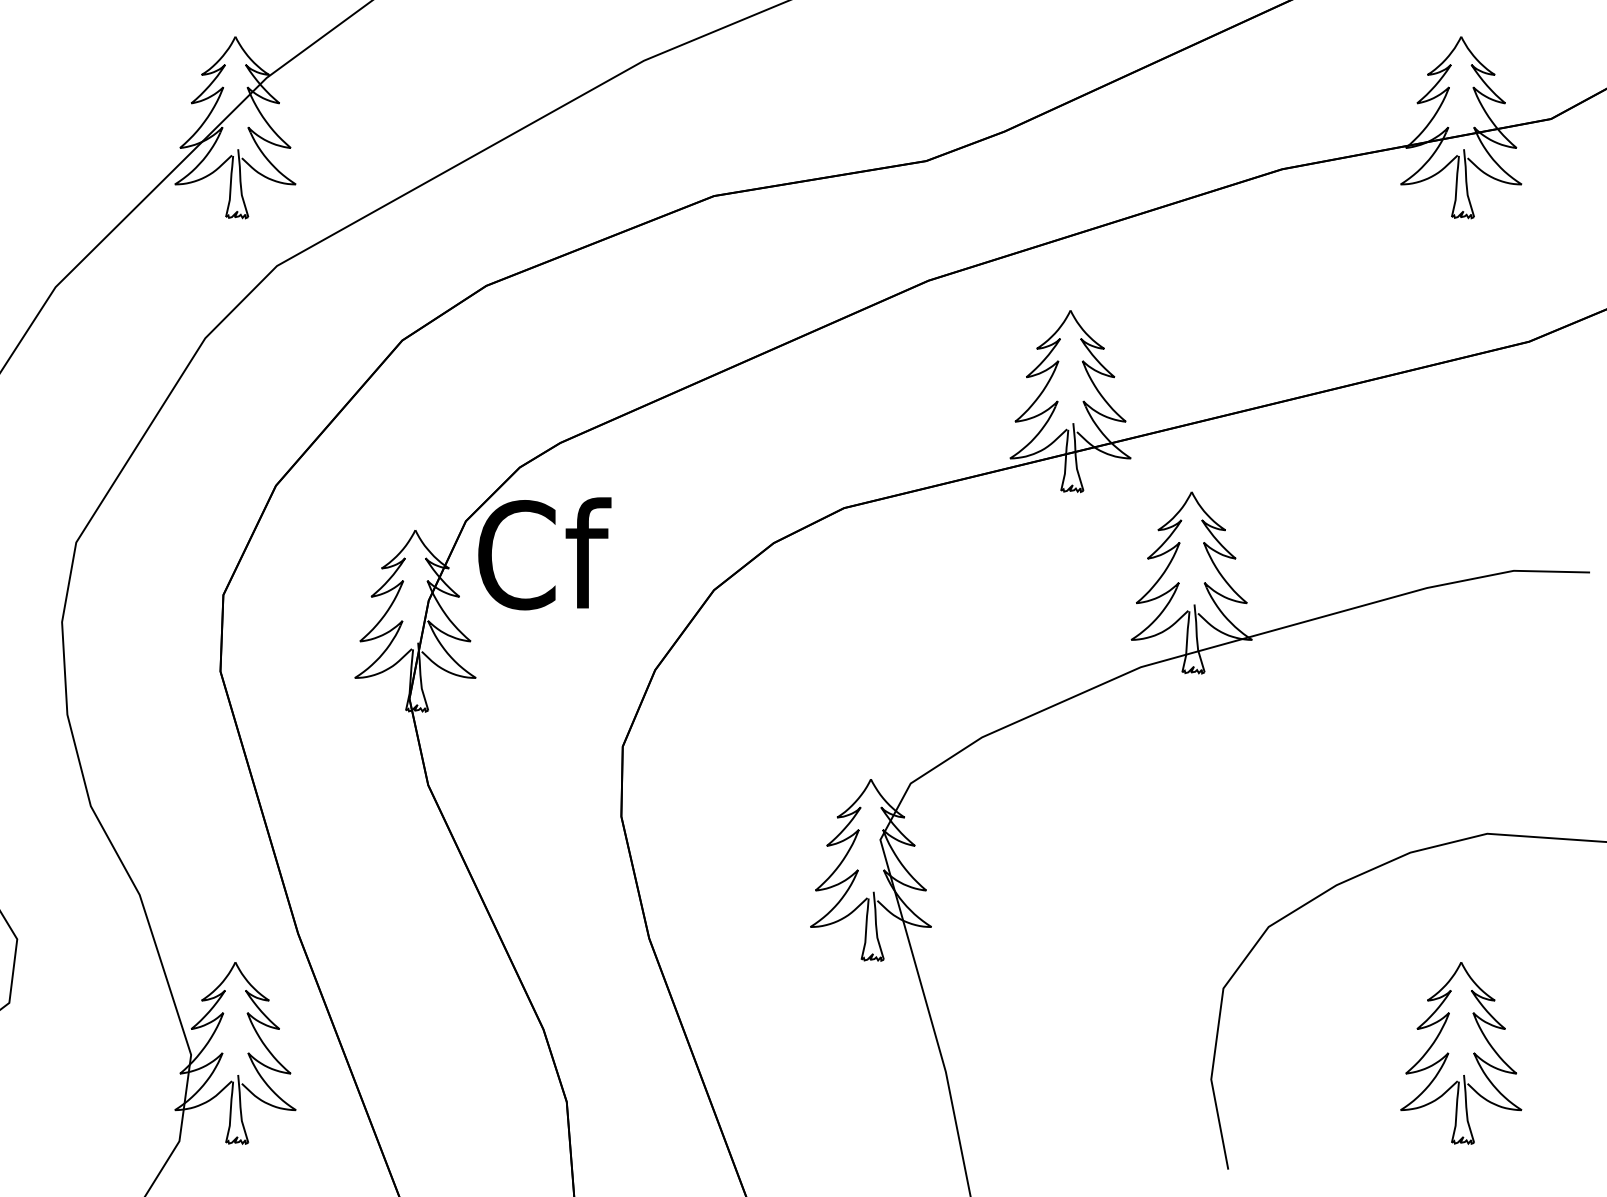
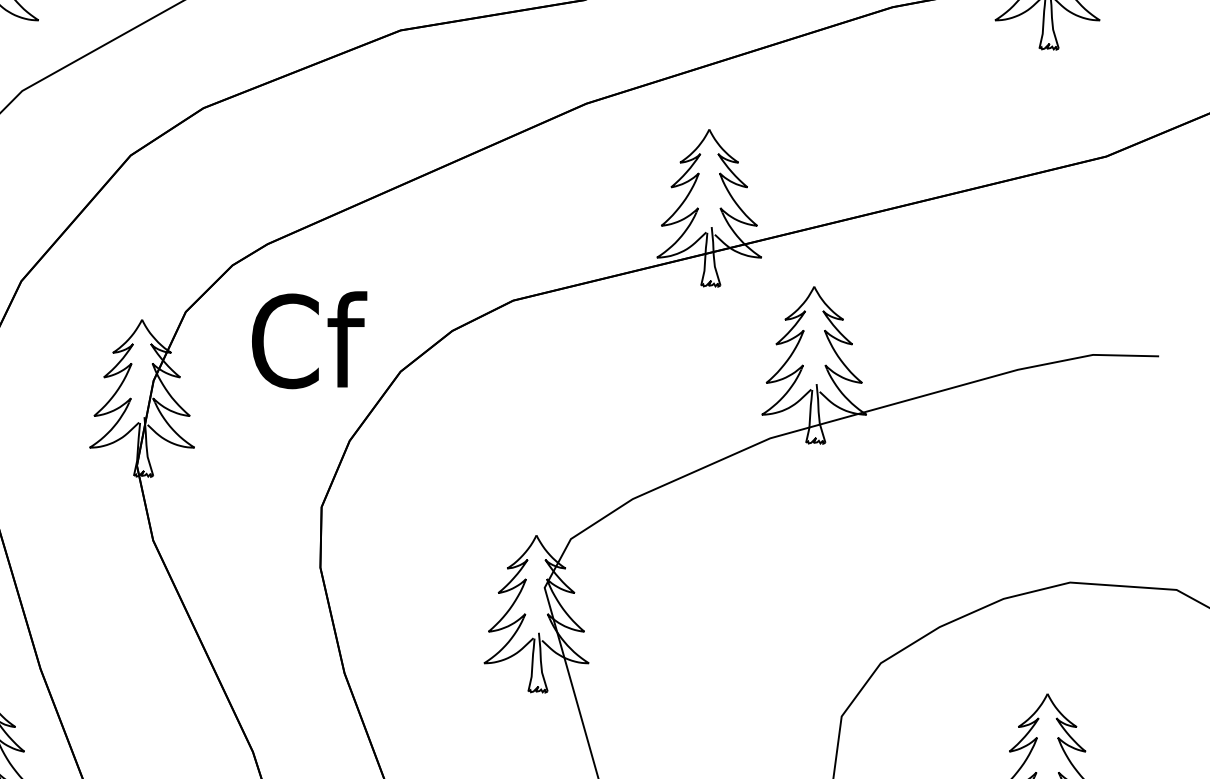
text: (544, 553) -> (309, 339), moved

